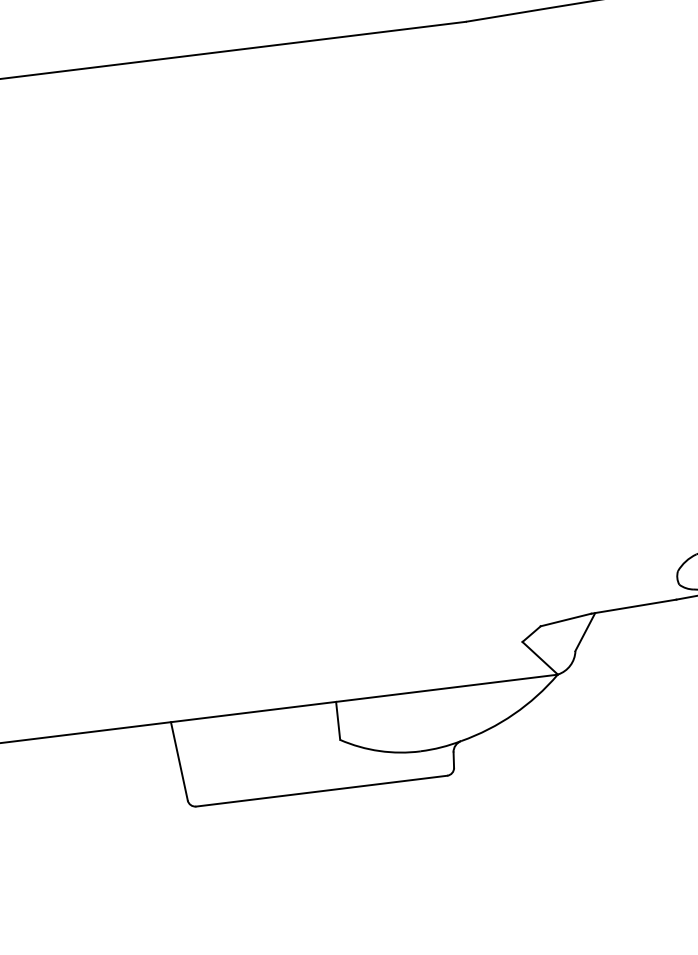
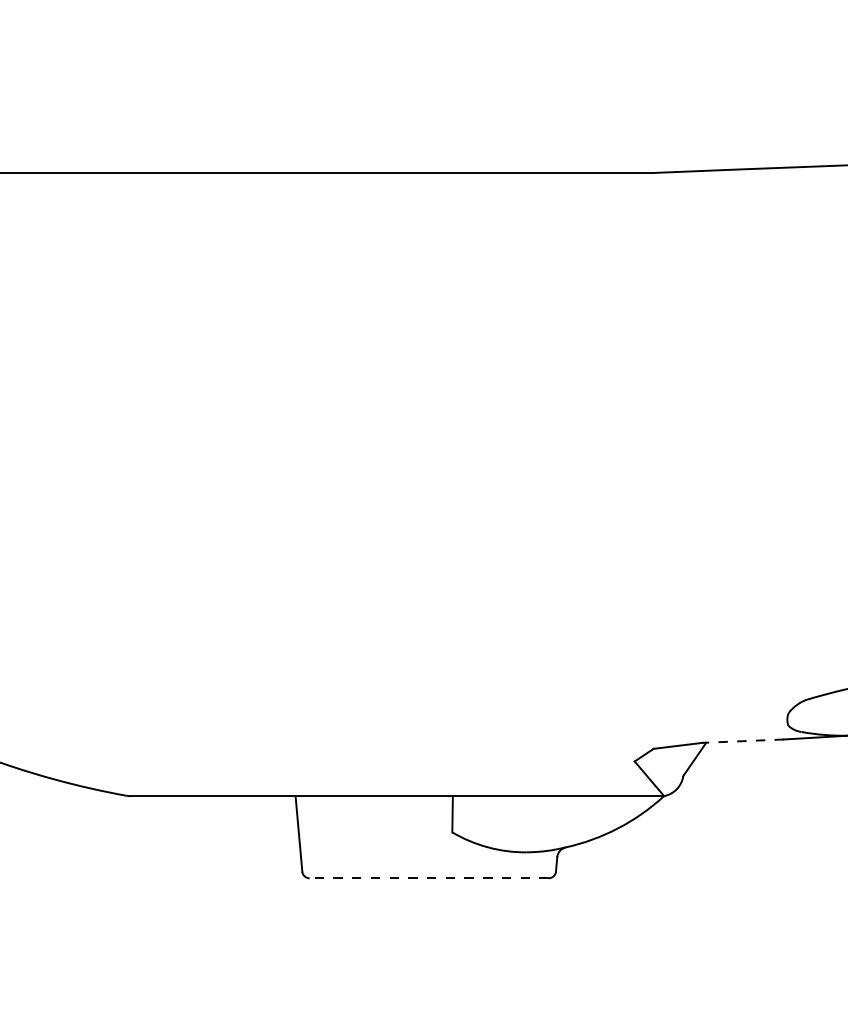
line: (634, 606) -> (743, 741), solid -> dashed
line: (322, 791) -> (429, 878), solid -> dashed

